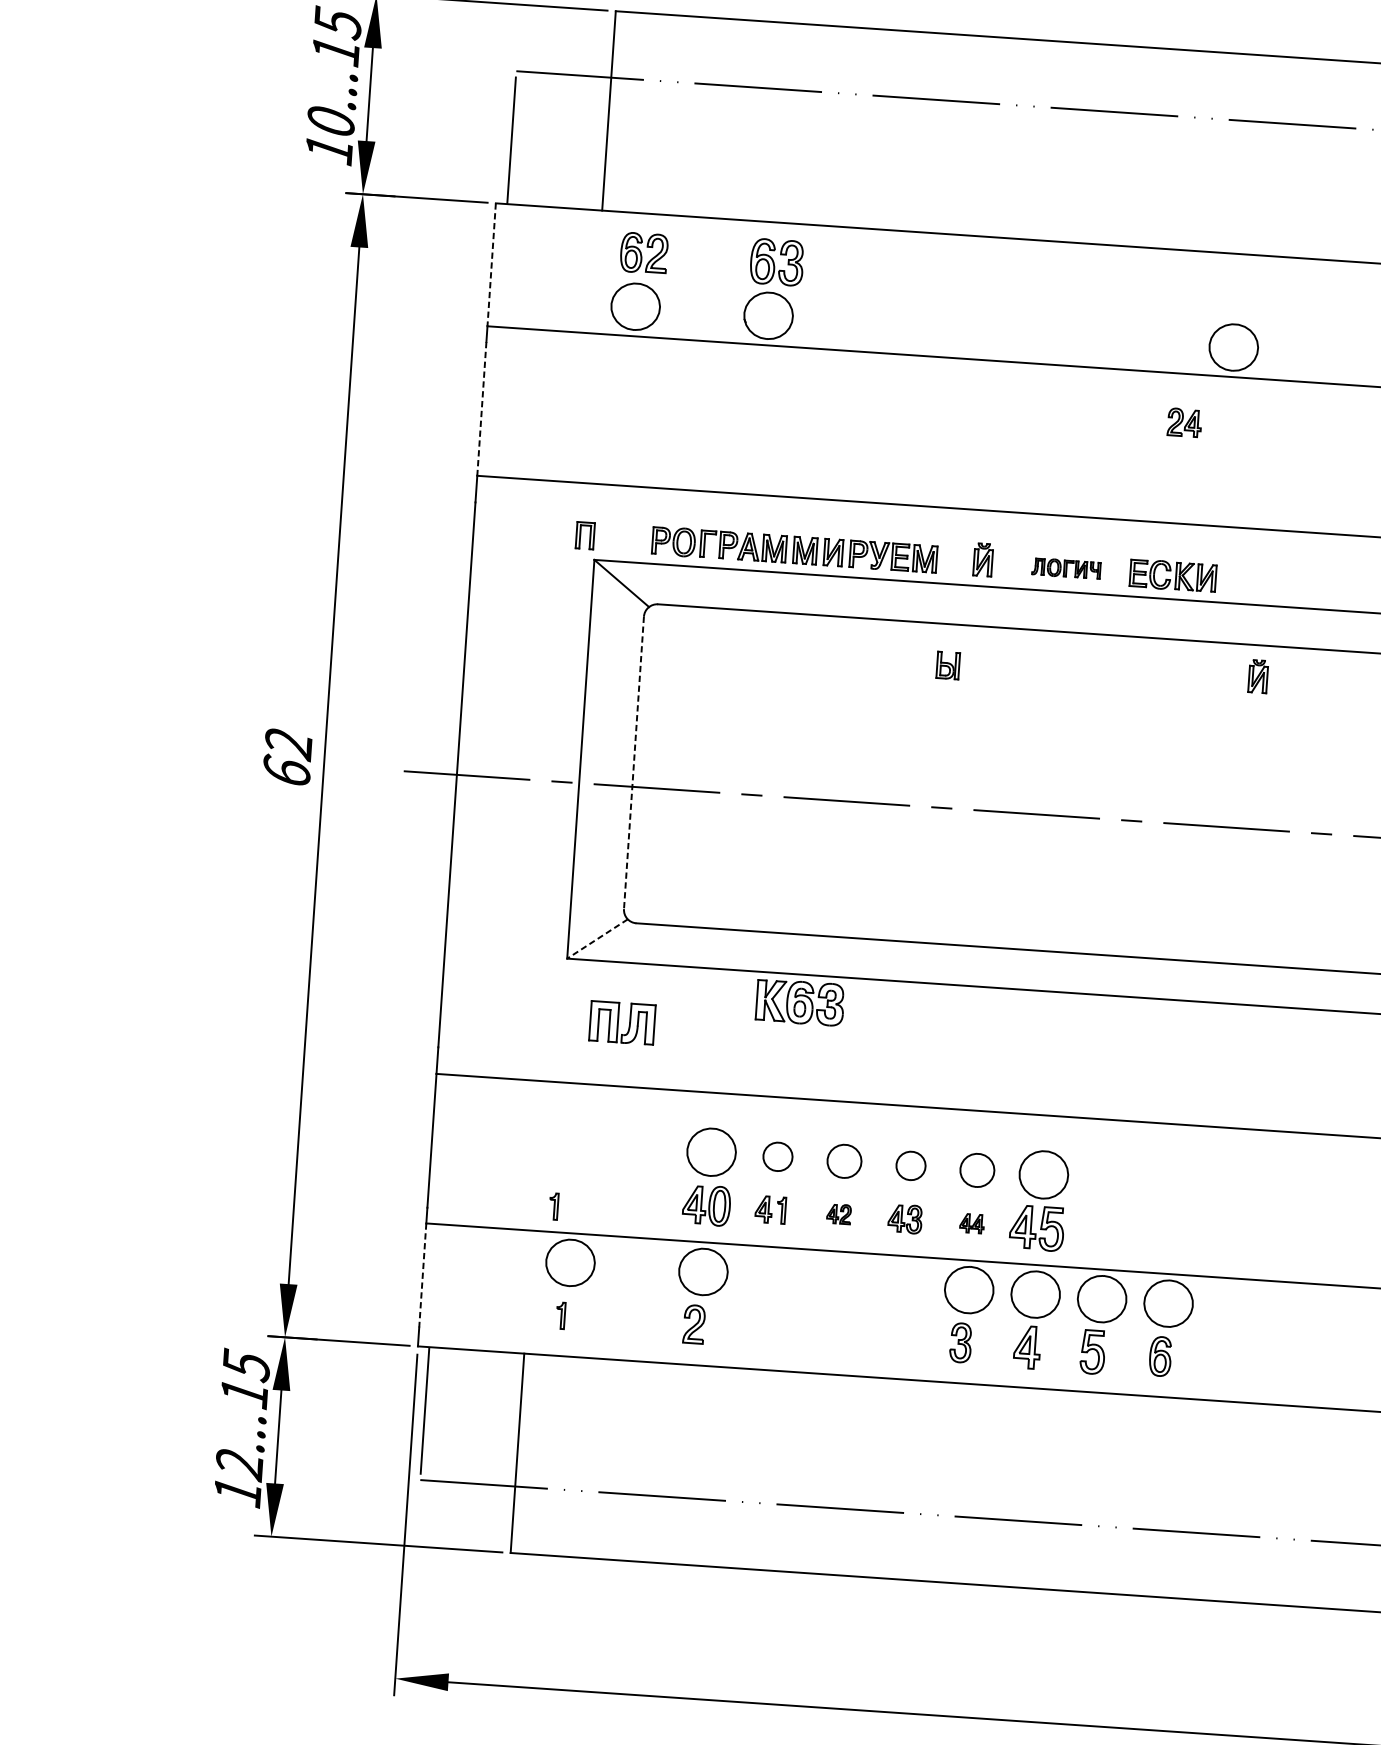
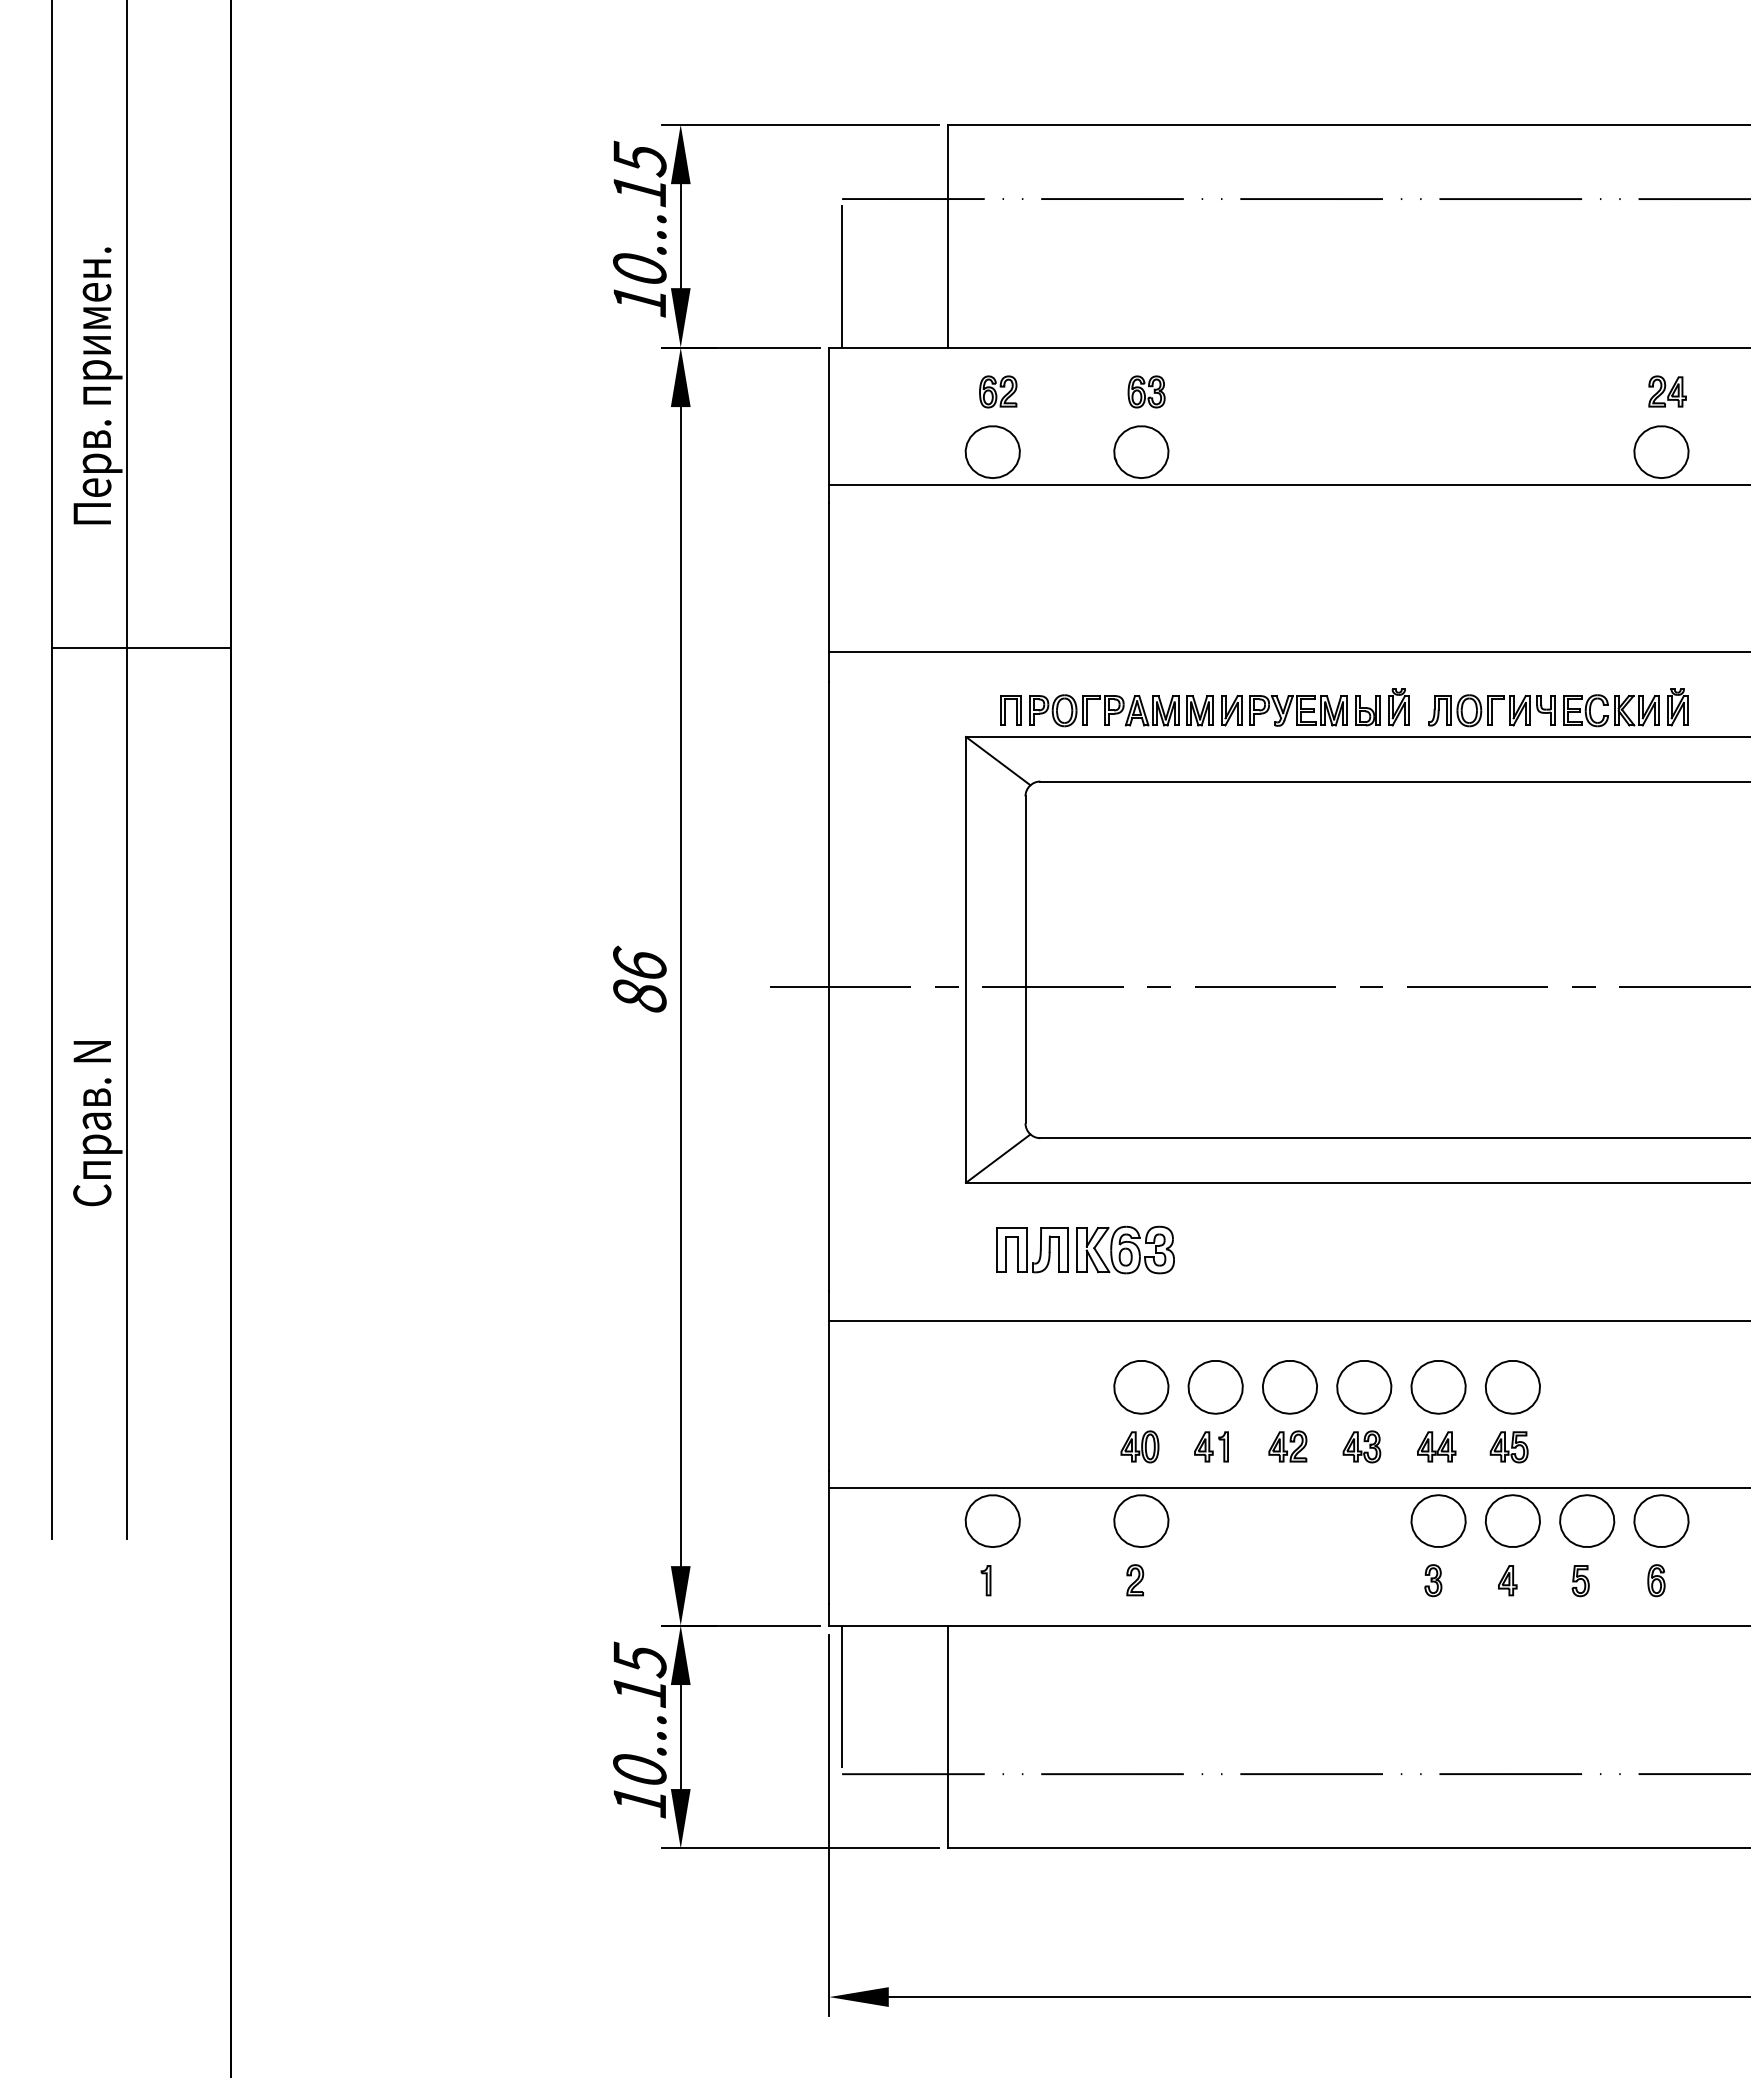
part: (644, 252) -> (998, 391), size x0.71
part: (776, 261) -> (1146, 391), size x0.62
line: (491, 264) -> (829, 416), dashed -> solid
line: (482, 408) -> (829, 577), dashed -> solid
part: (1184, 422) -> (1667, 391), moved
part: (584, 535) -> (1010, 710), moved
part: (1065, 568) -> (1491, 710), size x1.67
part: (947, 665) -> (1367, 710), moved
part: (1258, 676) -> (1677, 707), moved
text: (287, 756) -> (639, 978), 62 -> 86
line: (633, 763) -> (1025, 960), dashed -> solid
line: (596, 938) -> (997, 1158), dashed -> solid
part: (800, 1002) -> (1125, 1249), moved
part: (777, 1156) -> (1215, 1387), size x1.67
part: (844, 1161) -> (1289, 1387), size x1.43
part: (911, 1166) -> (1364, 1387), size x1.67
part: (977, 1170) -> (1438, 1387), size x1.43
part: (706, 1205) -> (1139, 1446), size x0.71
part: (553, 1206) -> (969, 1459), removed
part: (838, 1214) -> (1287, 1446), size x1.43
part: (971, 1223) -> (1436, 1446), size x1.43
part: (1036, 1228) -> (1508, 1447), size x0.62
line: (422, 1275) -> (829, 1546), dashed -> solid
part: (694, 1324) -> (1135, 1580), size x0.71
part: (961, 1342) -> (1433, 1580), size x0.71
part: (1027, 1347) -> (1507, 1580), size x0.62
part: (1092, 1352) -> (1580, 1581), size x0.62
part: (1160, 1356) -> (1656, 1580), size x0.71
text: (239, 1465) -> (639, 1771), 12...15 -> 10...15

